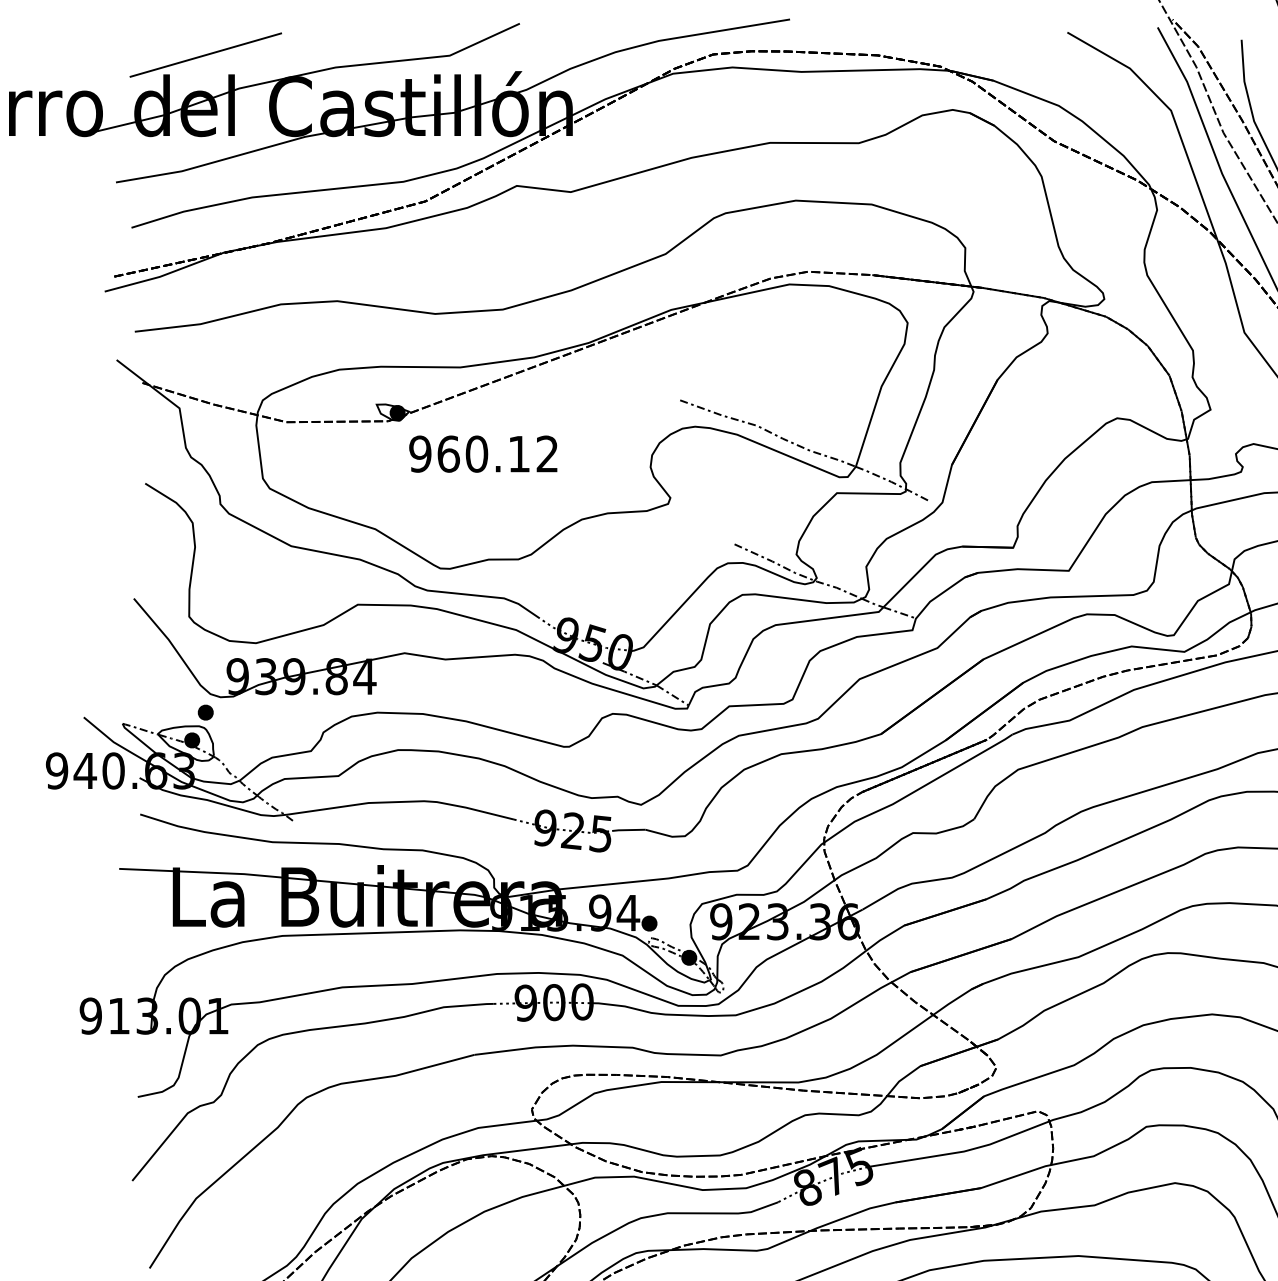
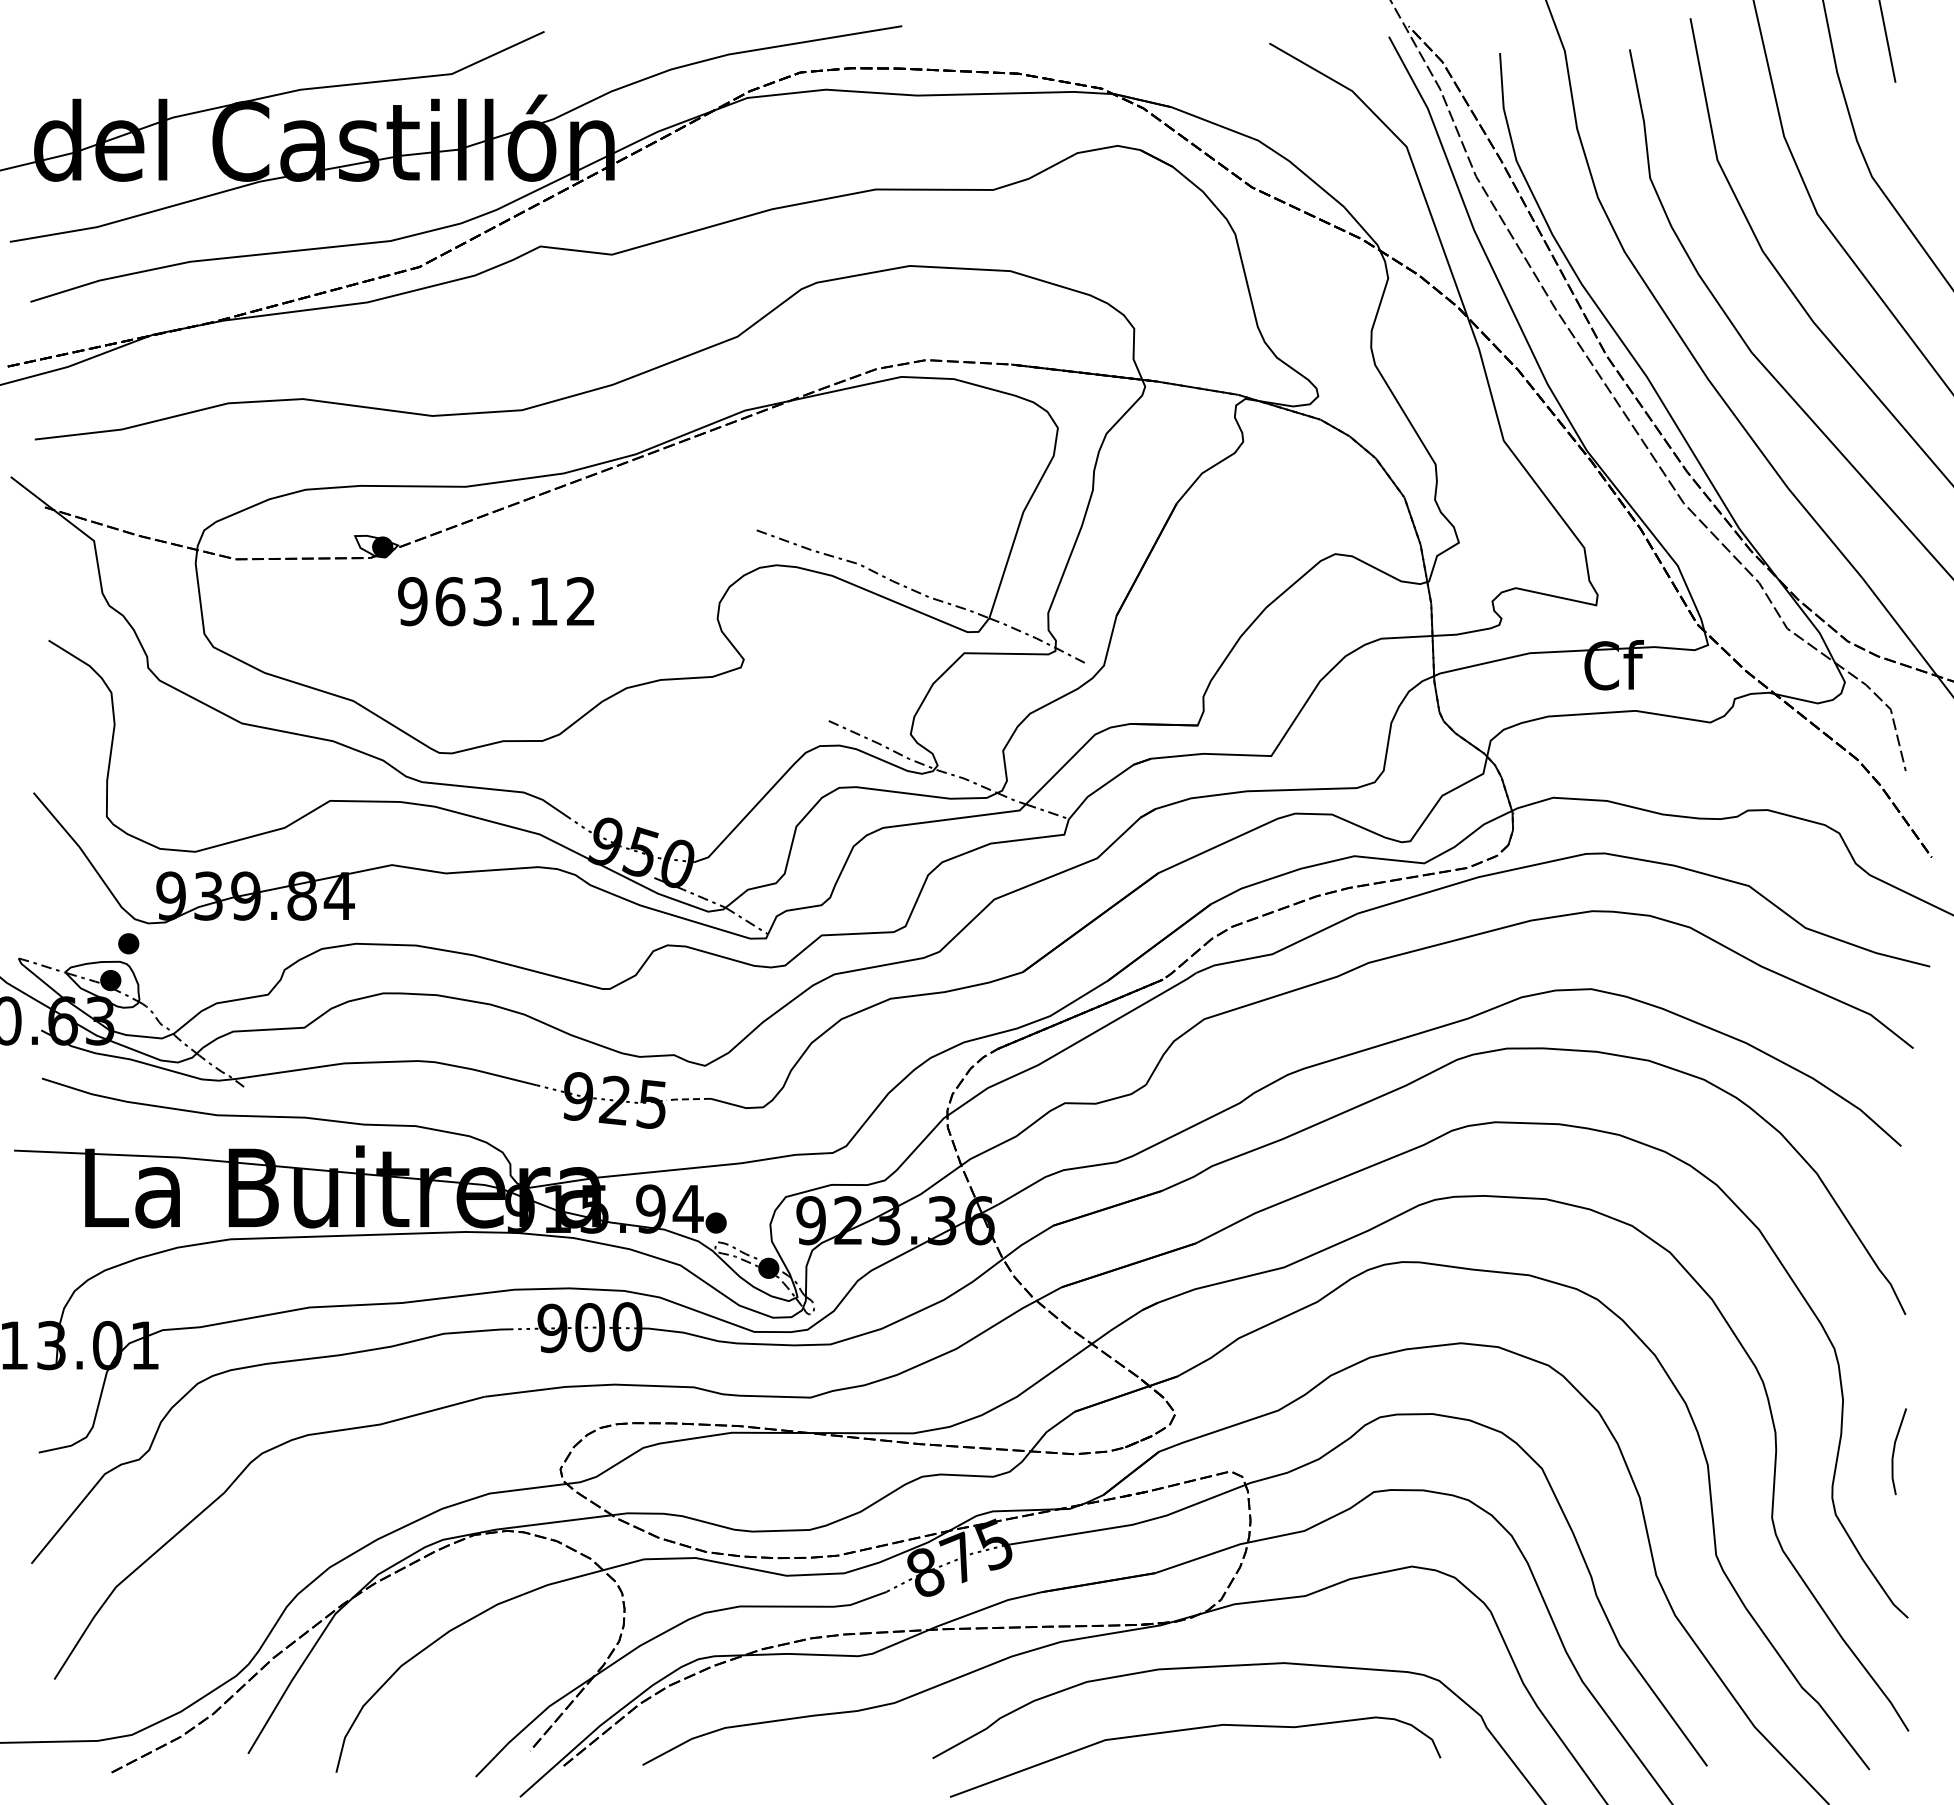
line: (205, 55) -> (128, 73), removed
text: (476, 454) -> (487, 601), 960.12 -> 963.12
line: (628, 830) -> (688, 1099), solid -> dashed

